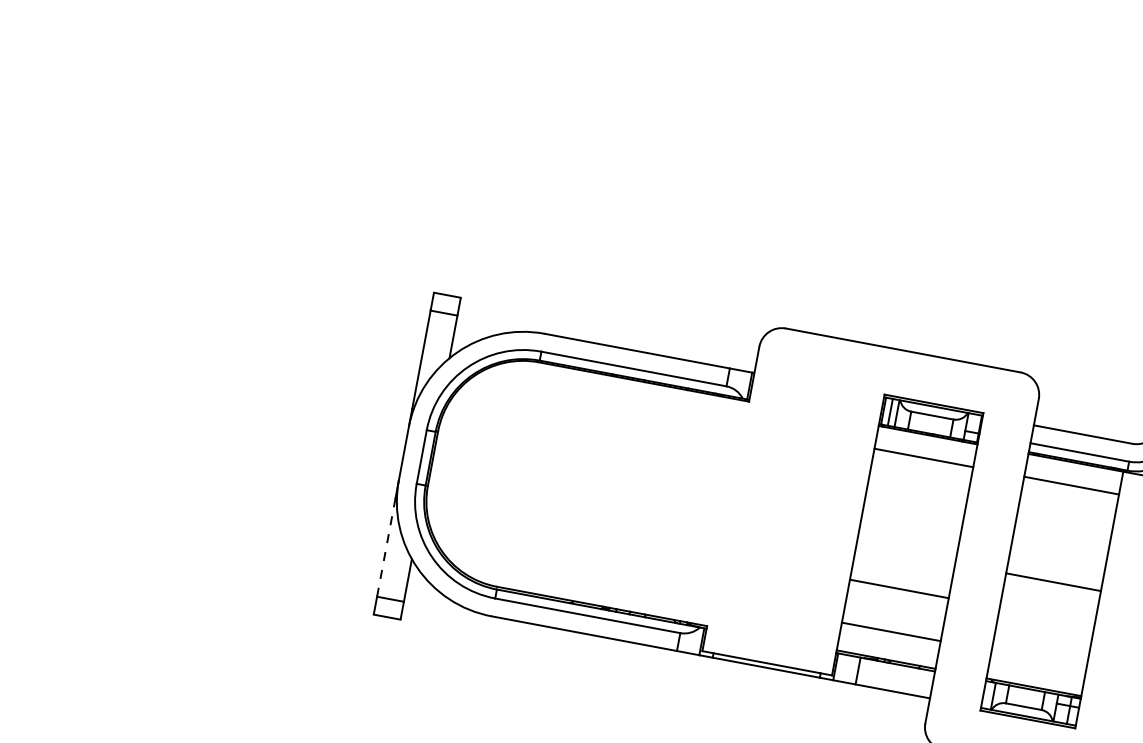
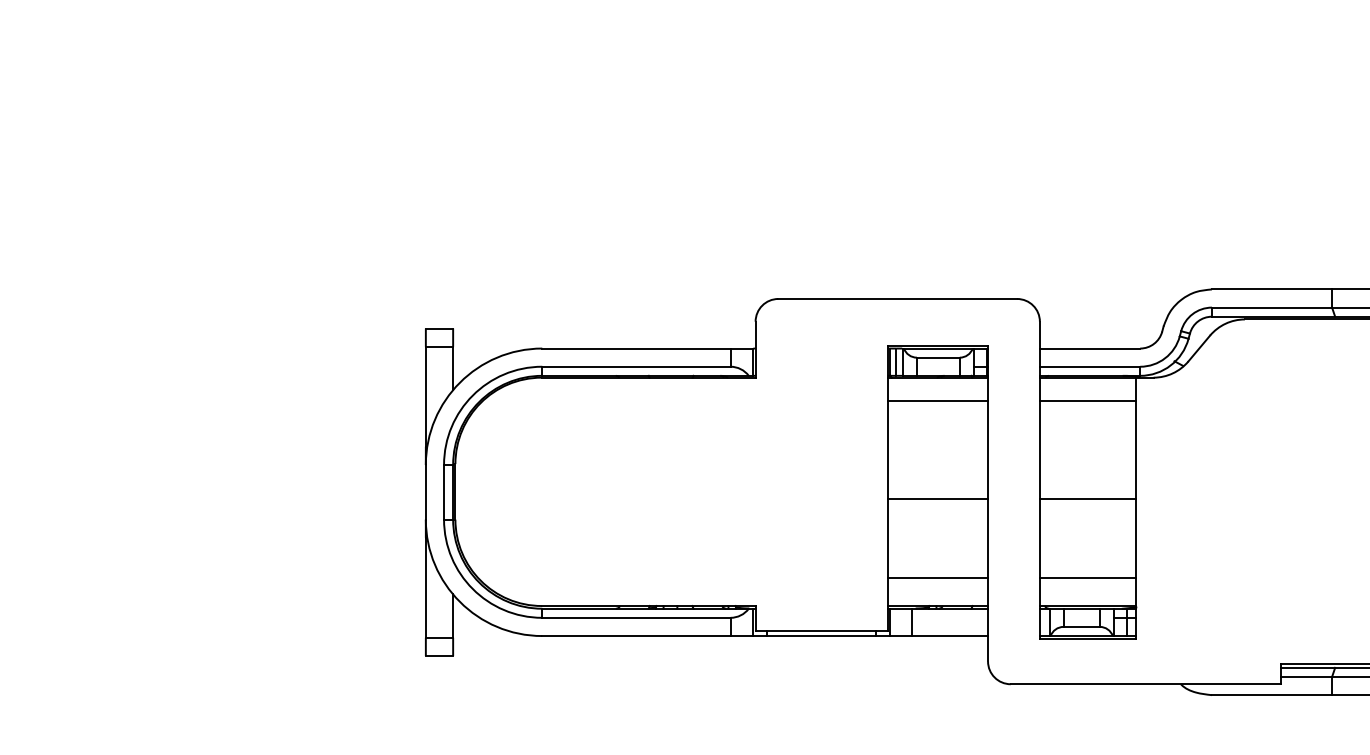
line: (386, 547) -> (425, 587), dashed -> solid
line: (899, 589) -> (937, 499), moved
line: (1038, 659) -> (1087, 577), added

